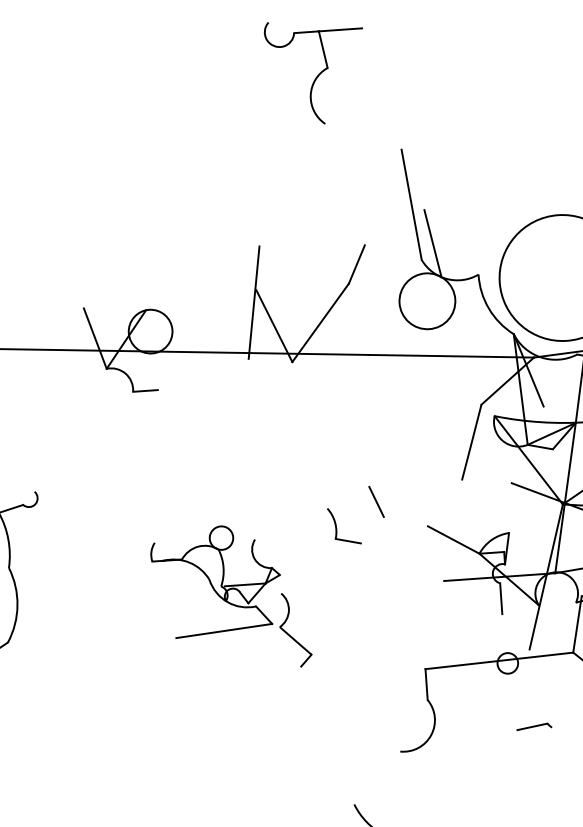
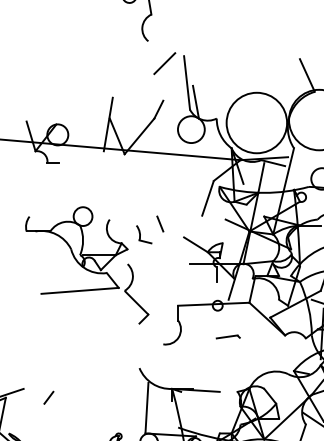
line: (361, 167) -> (164, 63), added
part: (231, 598) -> (87, 265), size x1.67
part: (532, 725) -> (227, 336), size x1.43

